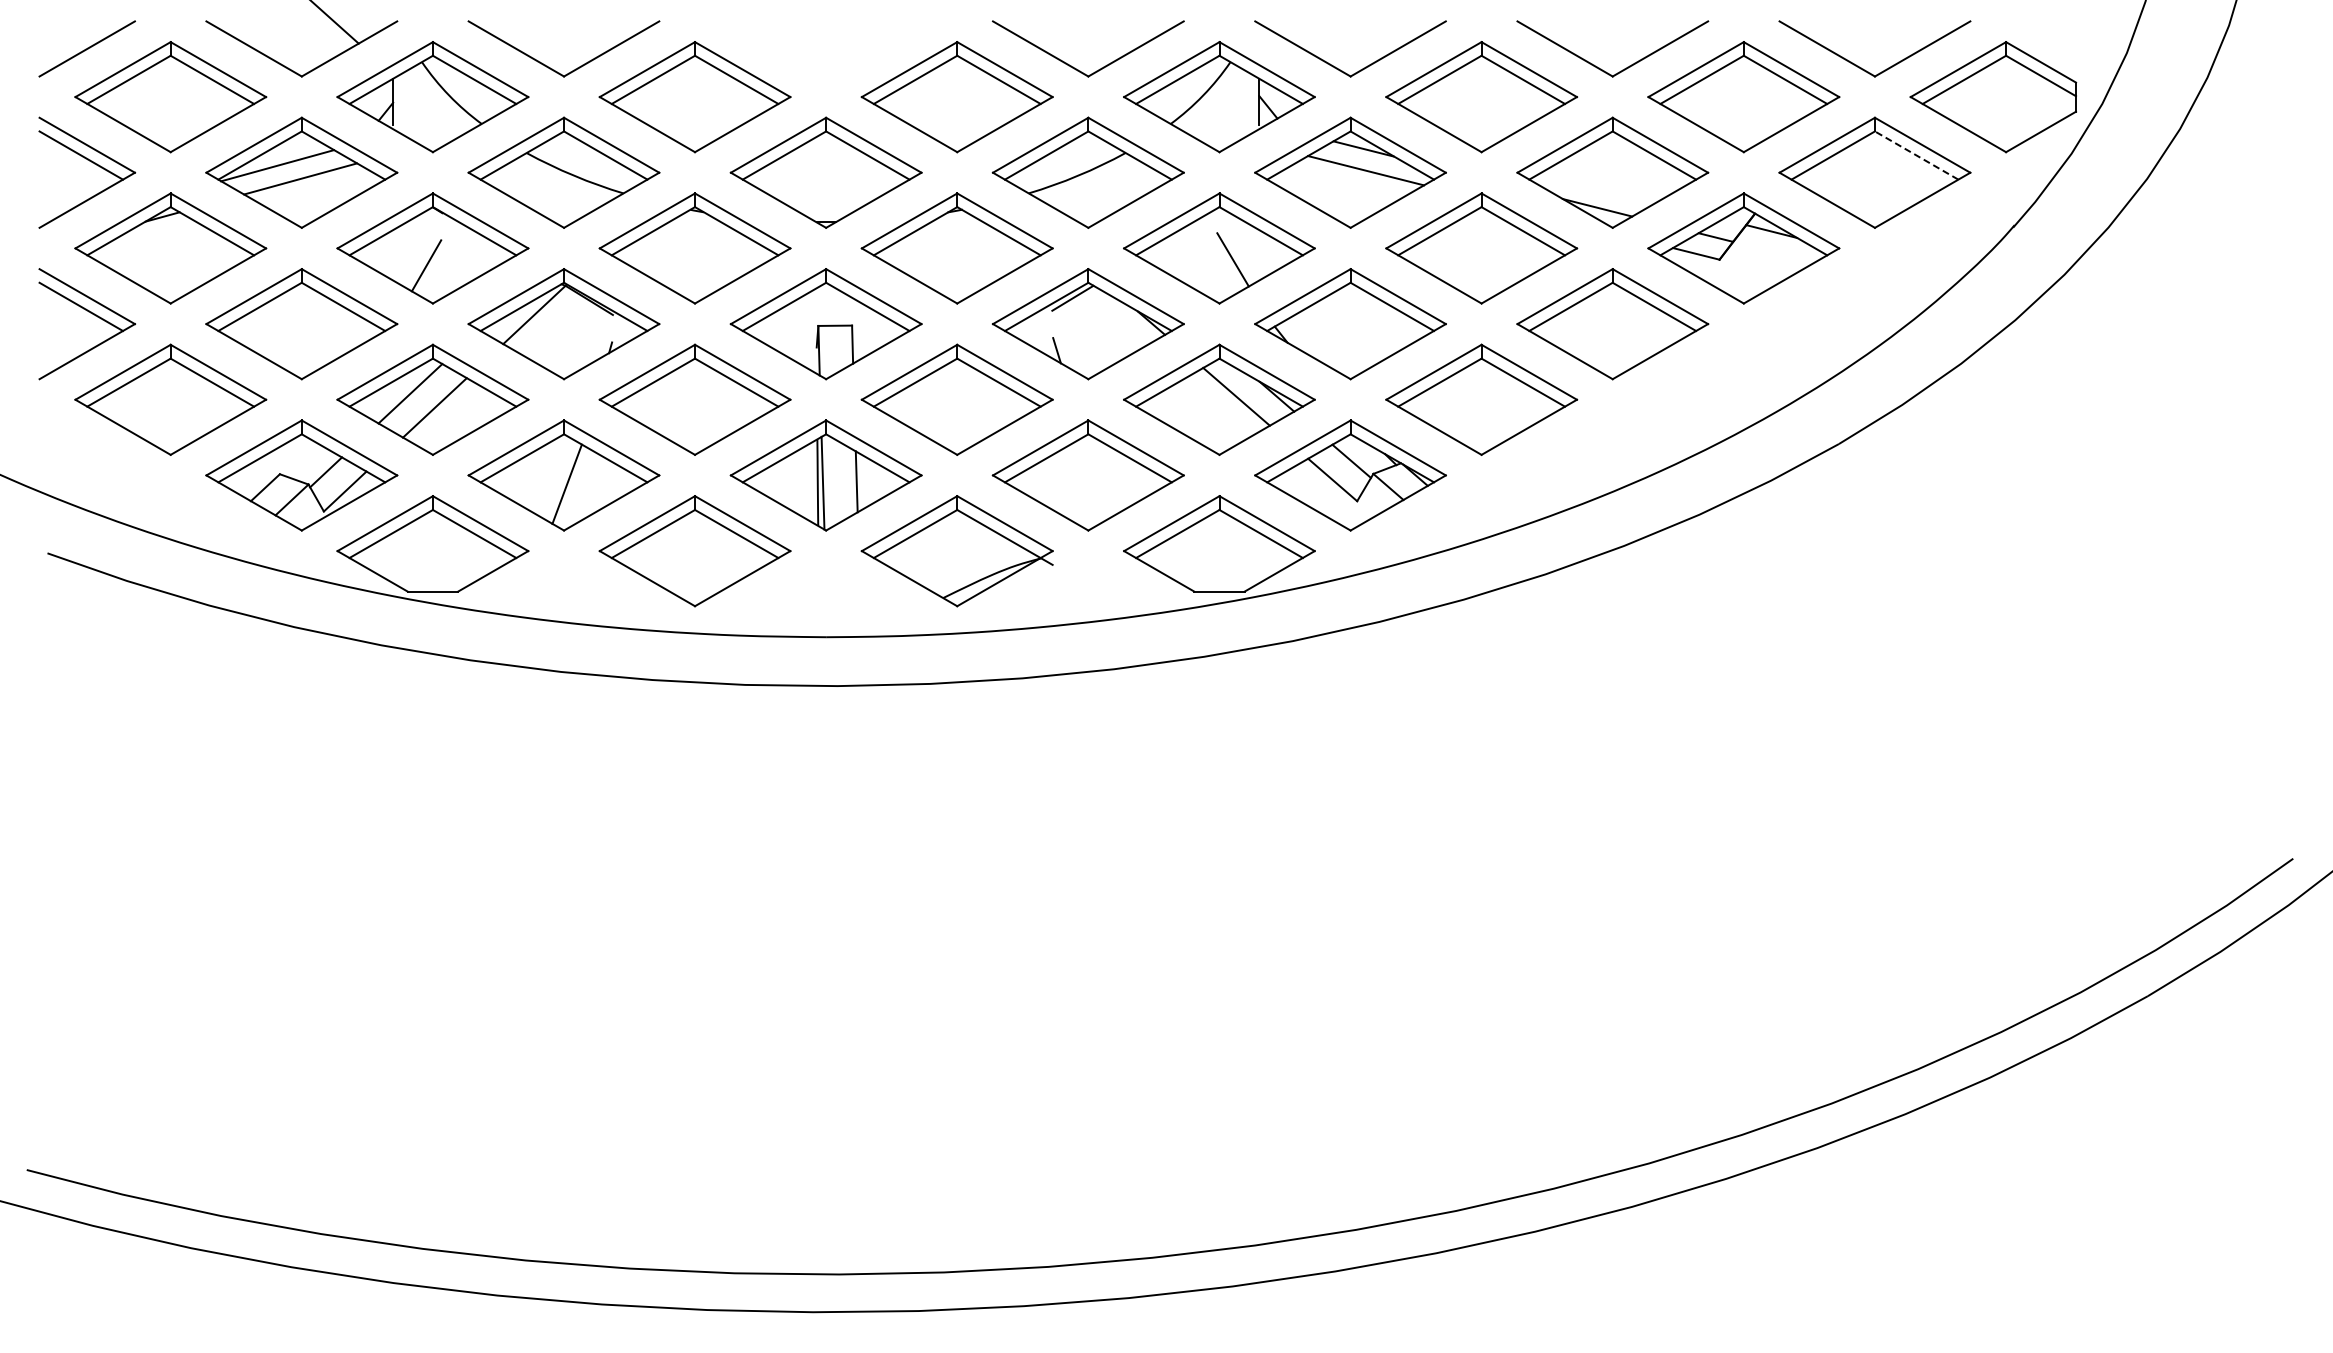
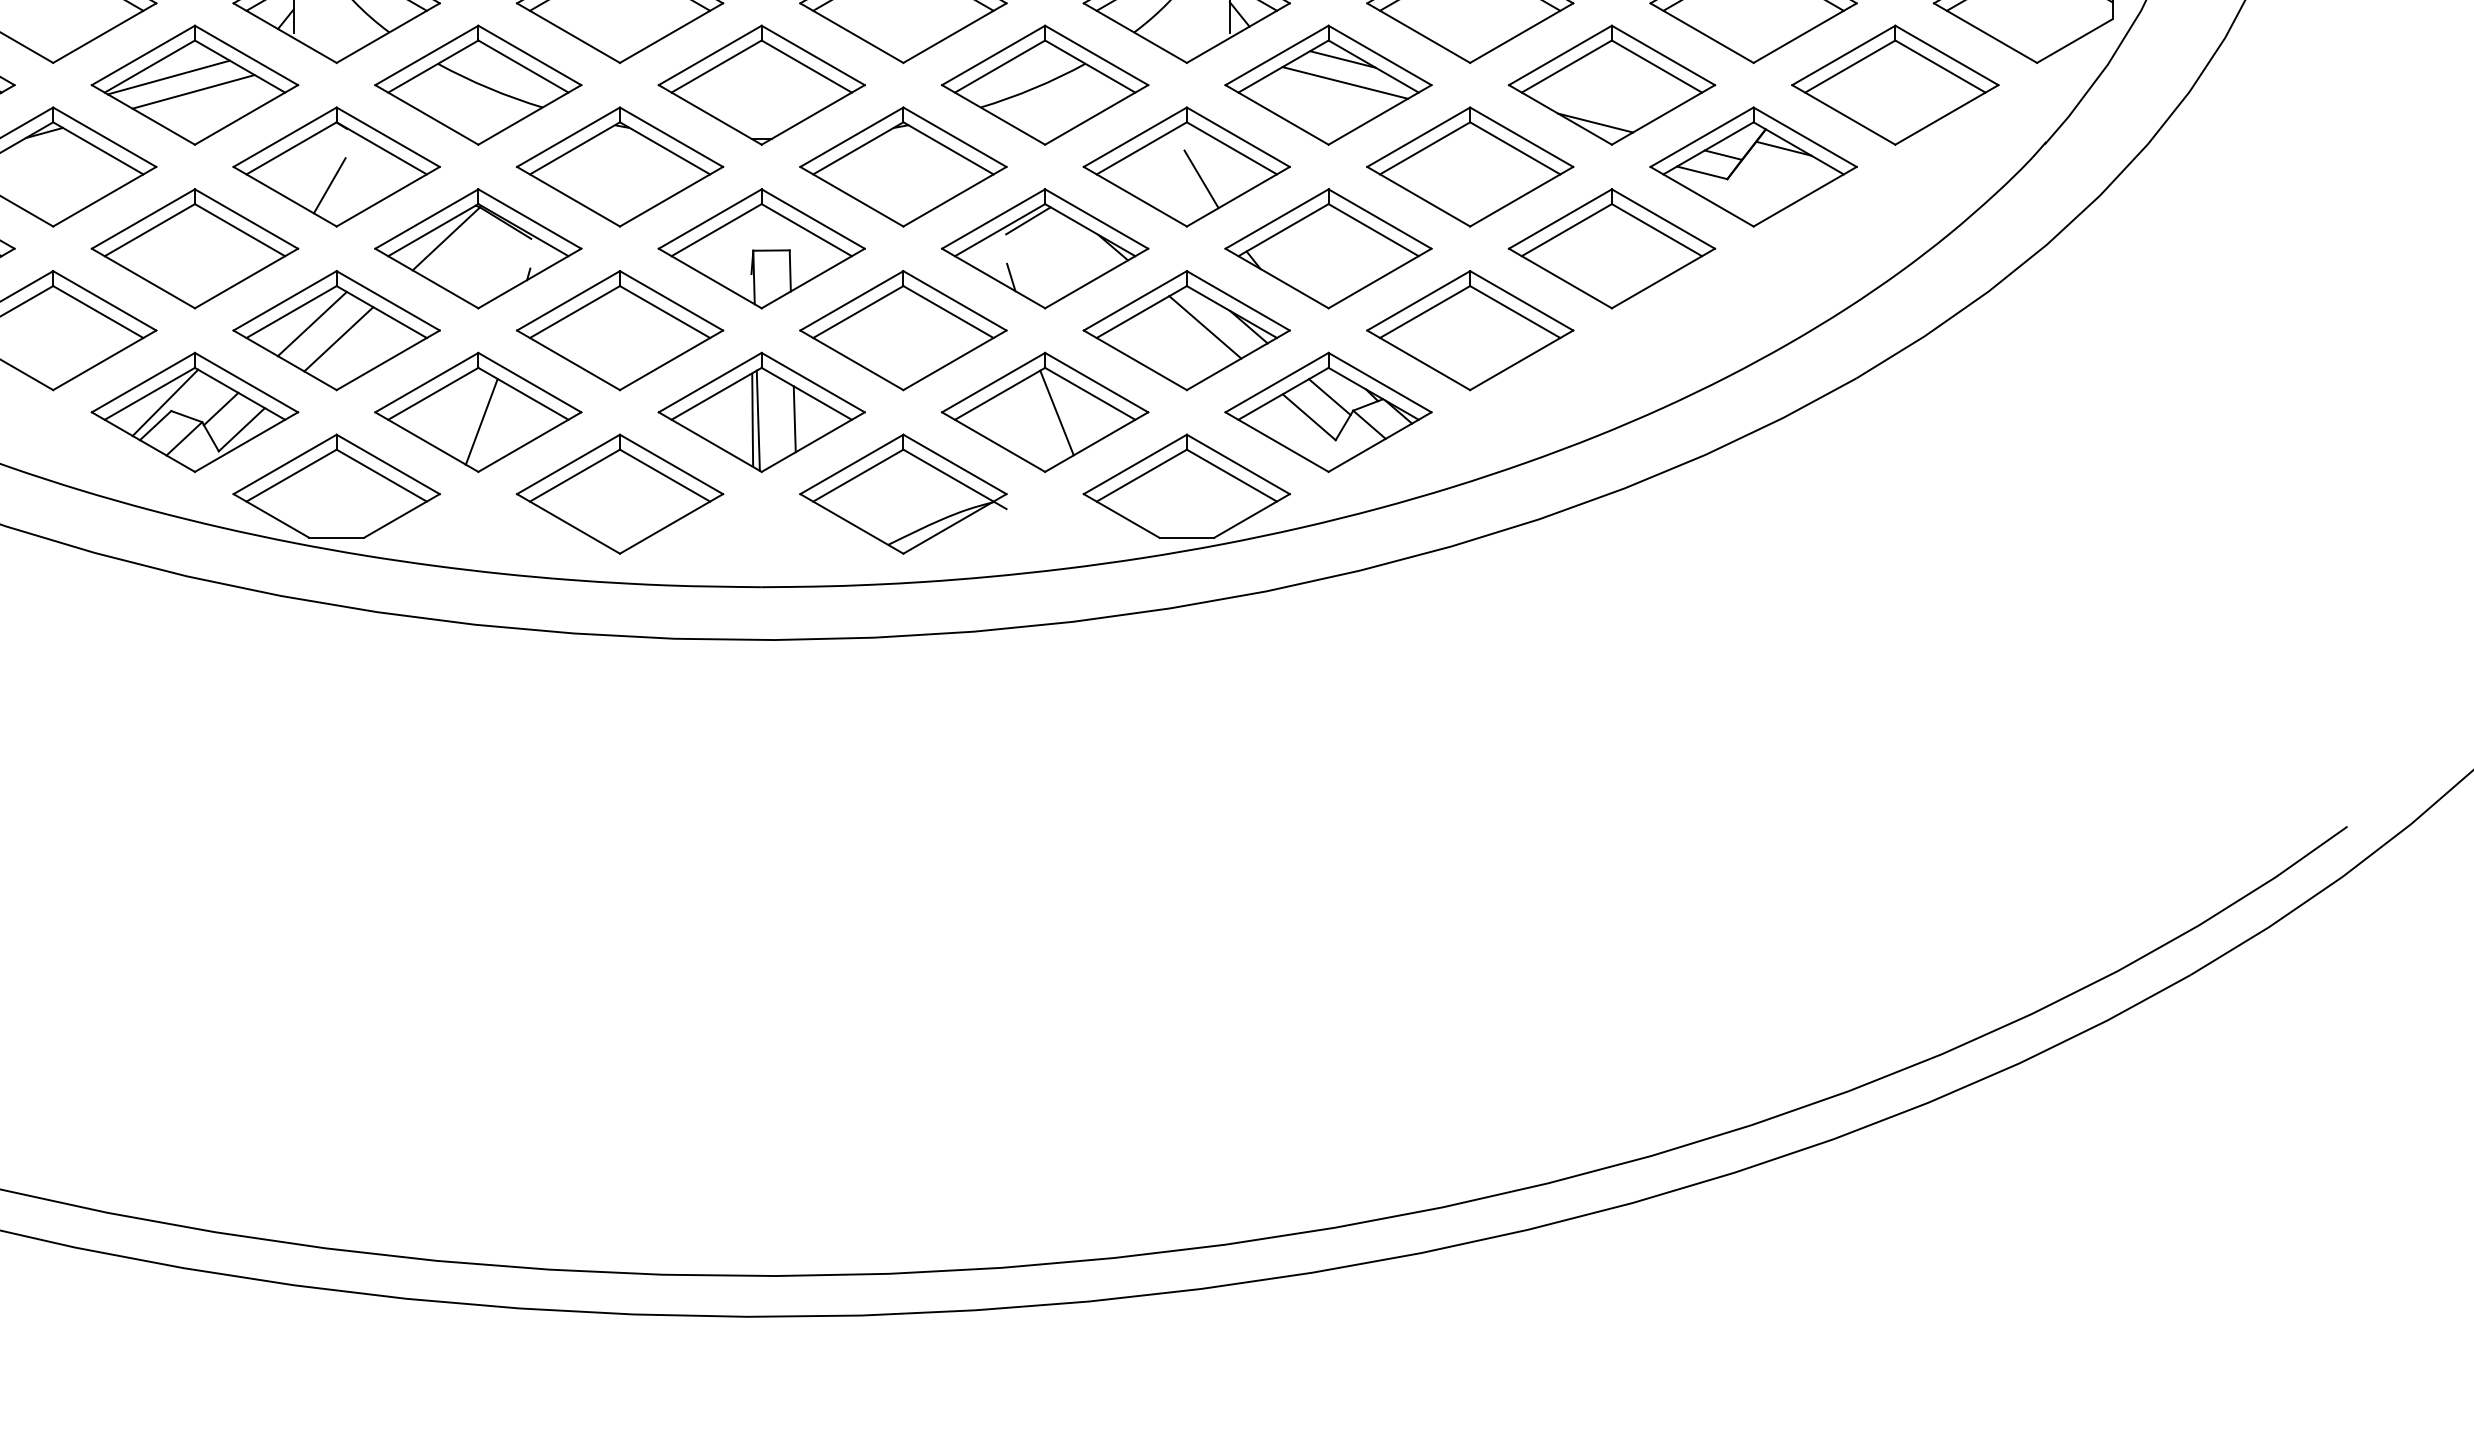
line: (1916, 155) -> (1940, 66), dashed -> solid
line: (274, 466) -> (165, 402), added
line: (1098, 475) -> (1056, 412), added

